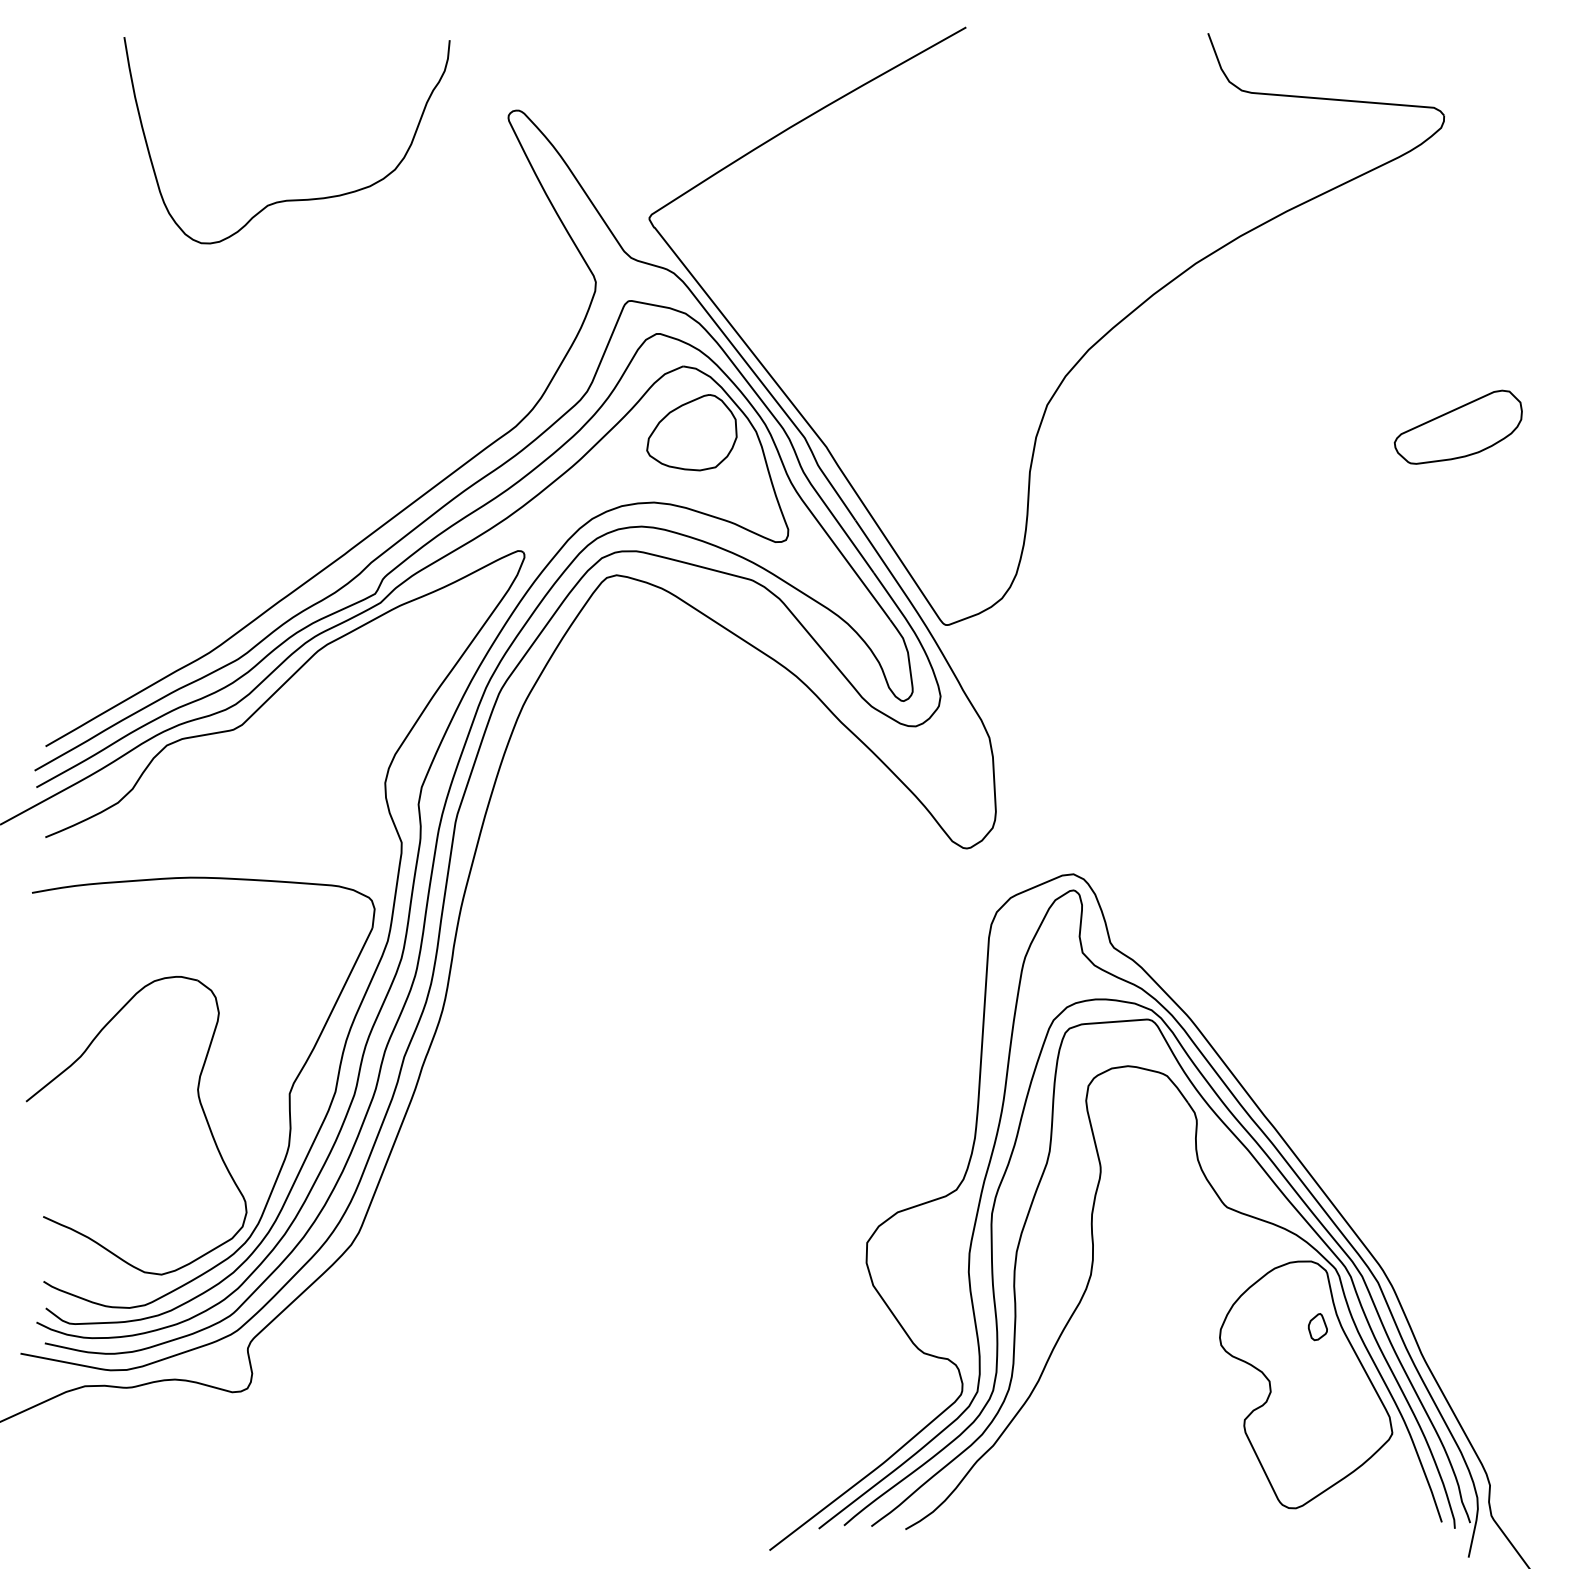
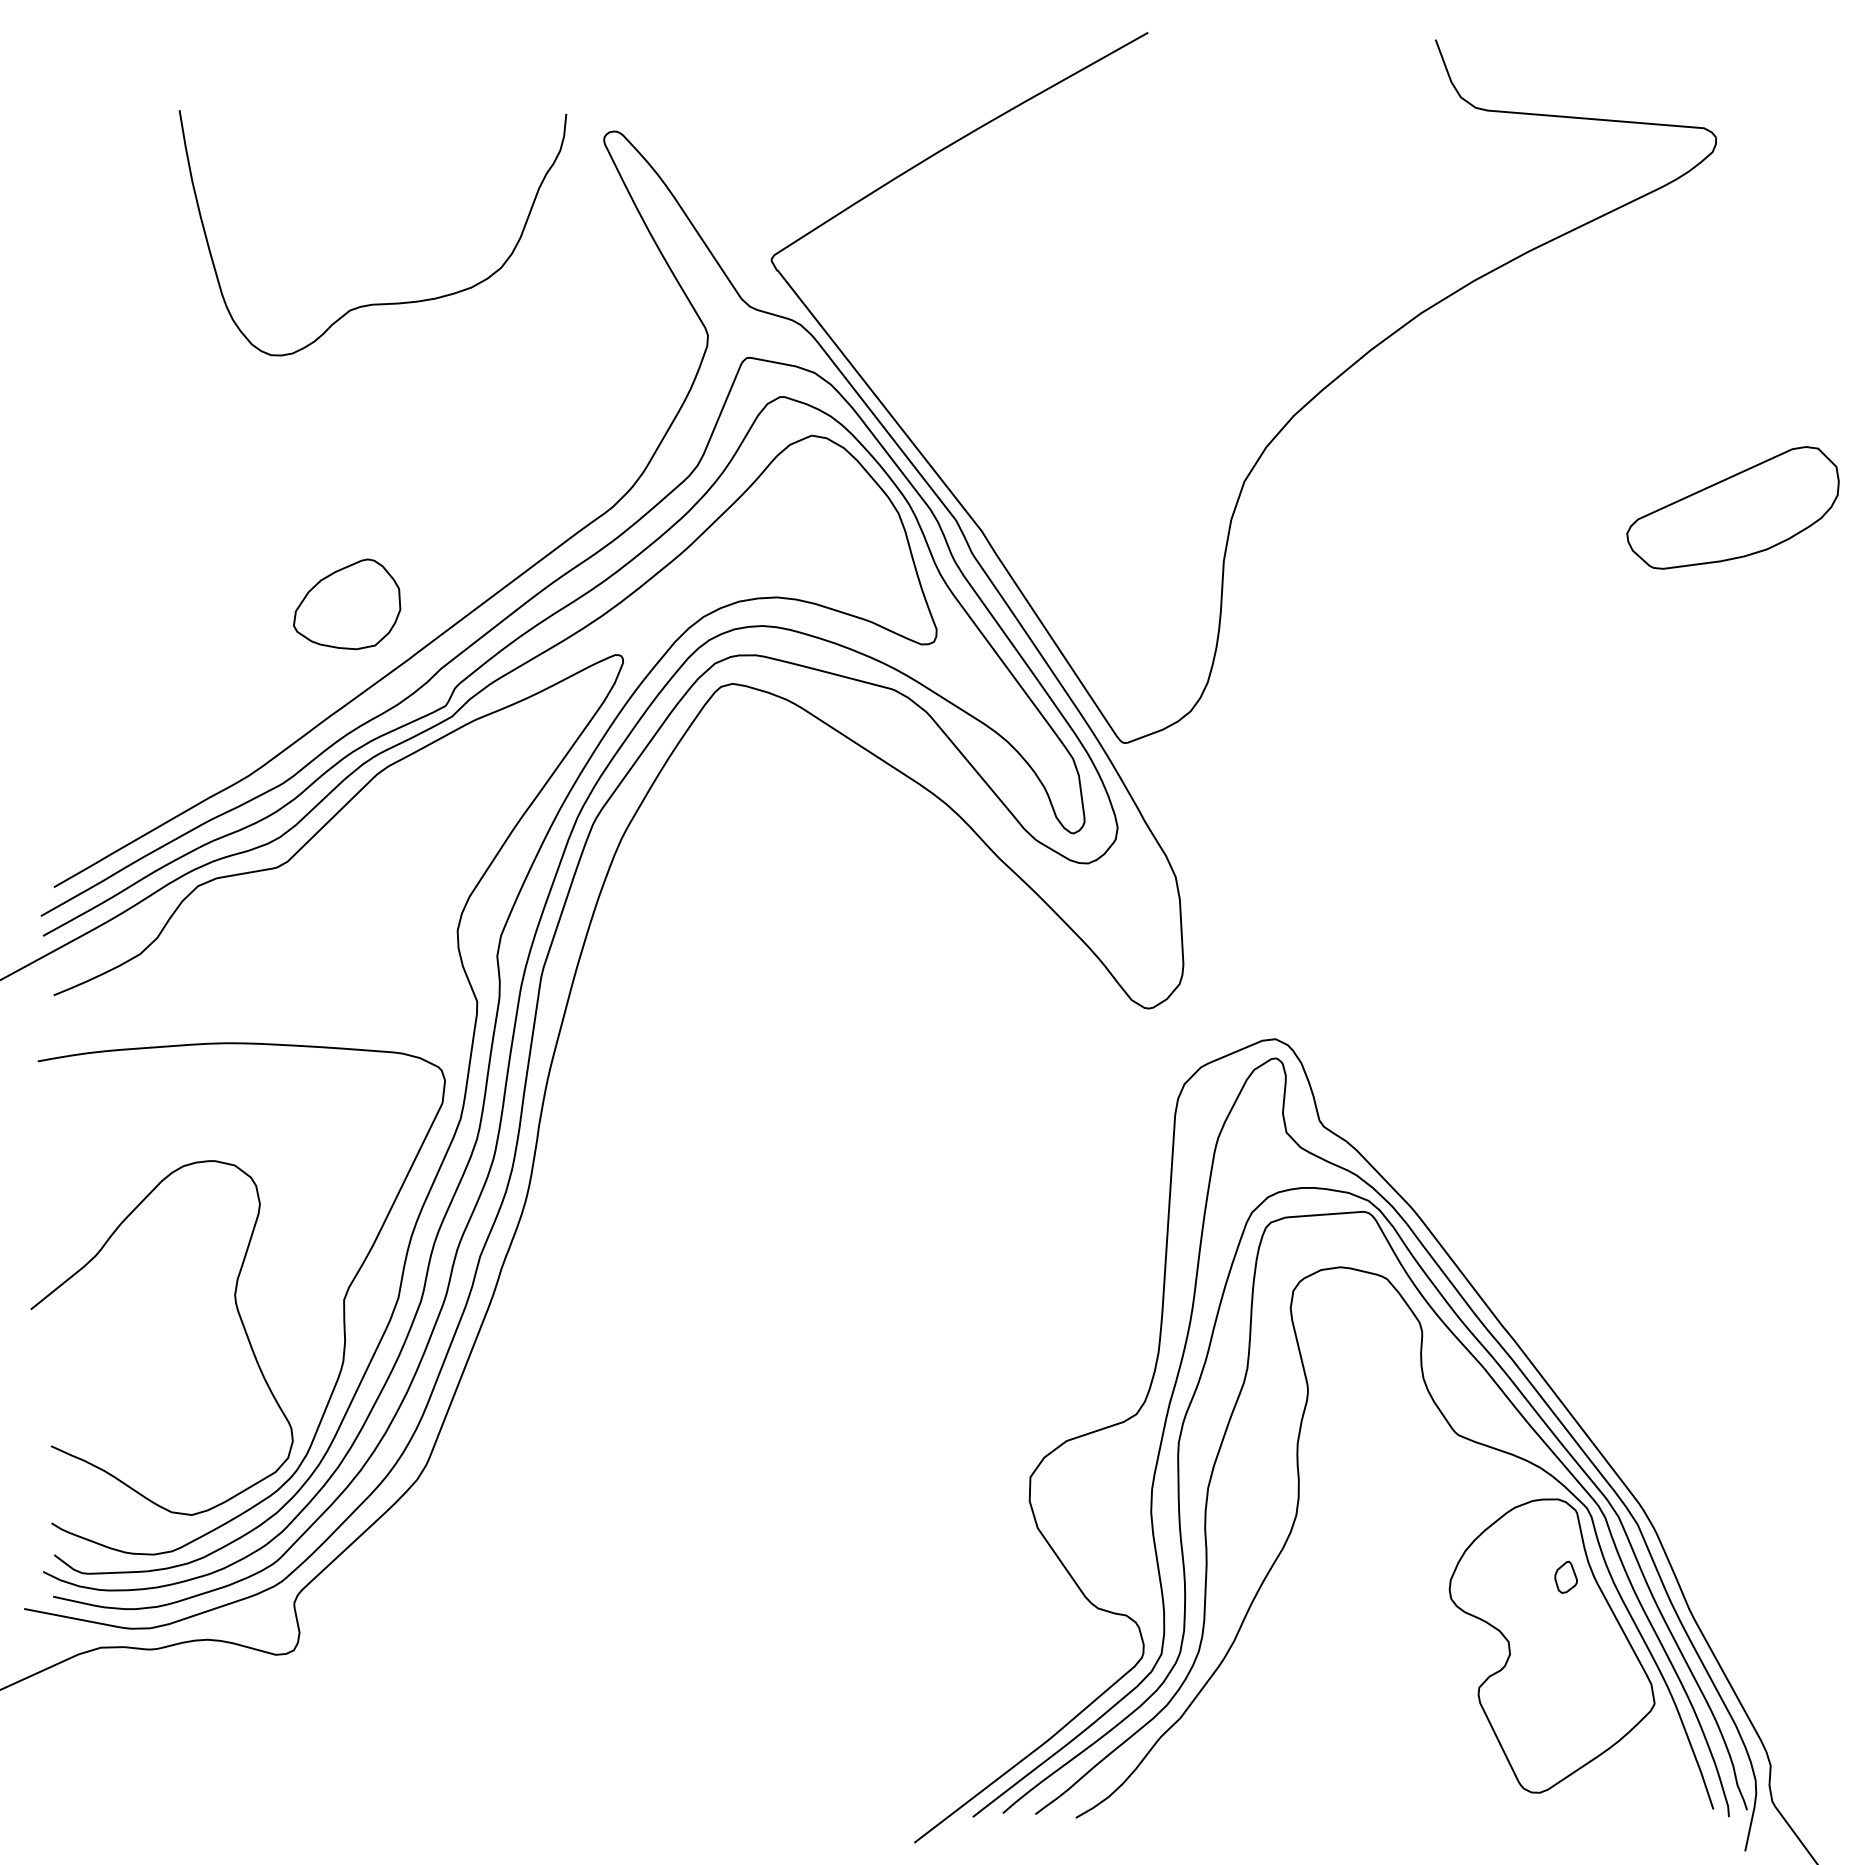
curve: (286, 199) -> (372, 303), moved
part: (1457, 426) -> (1732, 507), size x1.4
part: (692, 432) -> (347, 604), moved

